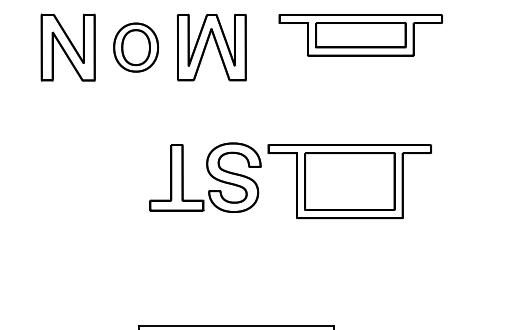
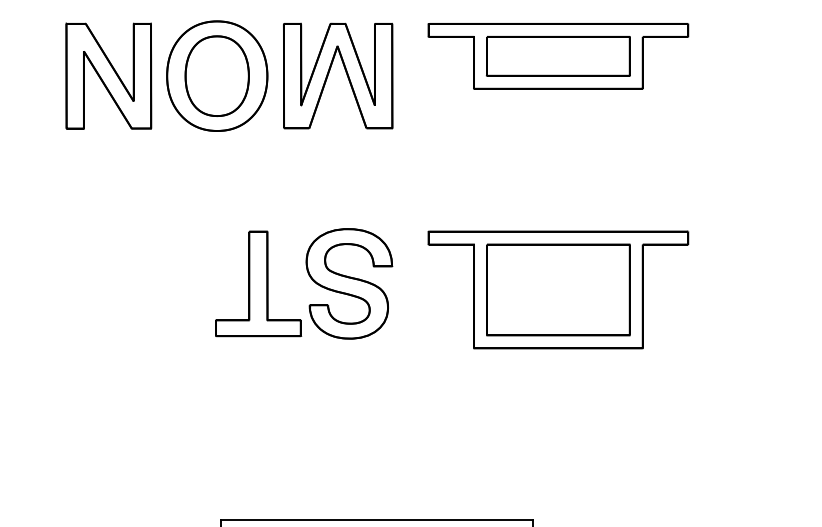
part: (360, 35) -> (557, 56), moved
part: (135, 47) -> (216, 75), size x1.43
part: (205, 177) -> (304, 283), moved

